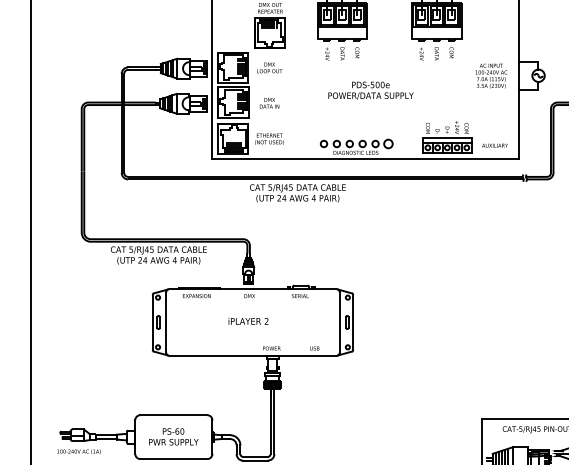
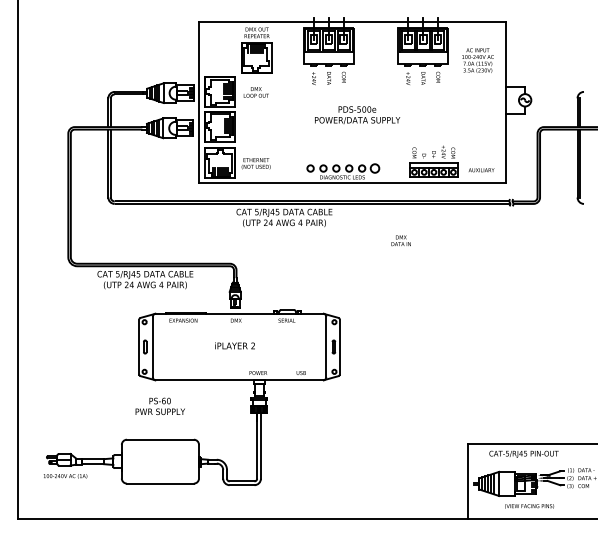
text: (490, 75) -> (477, 60), moved
text: (268, 102) -> (400, 240), moved
text: (172, 435) -> (159, 405), moved

